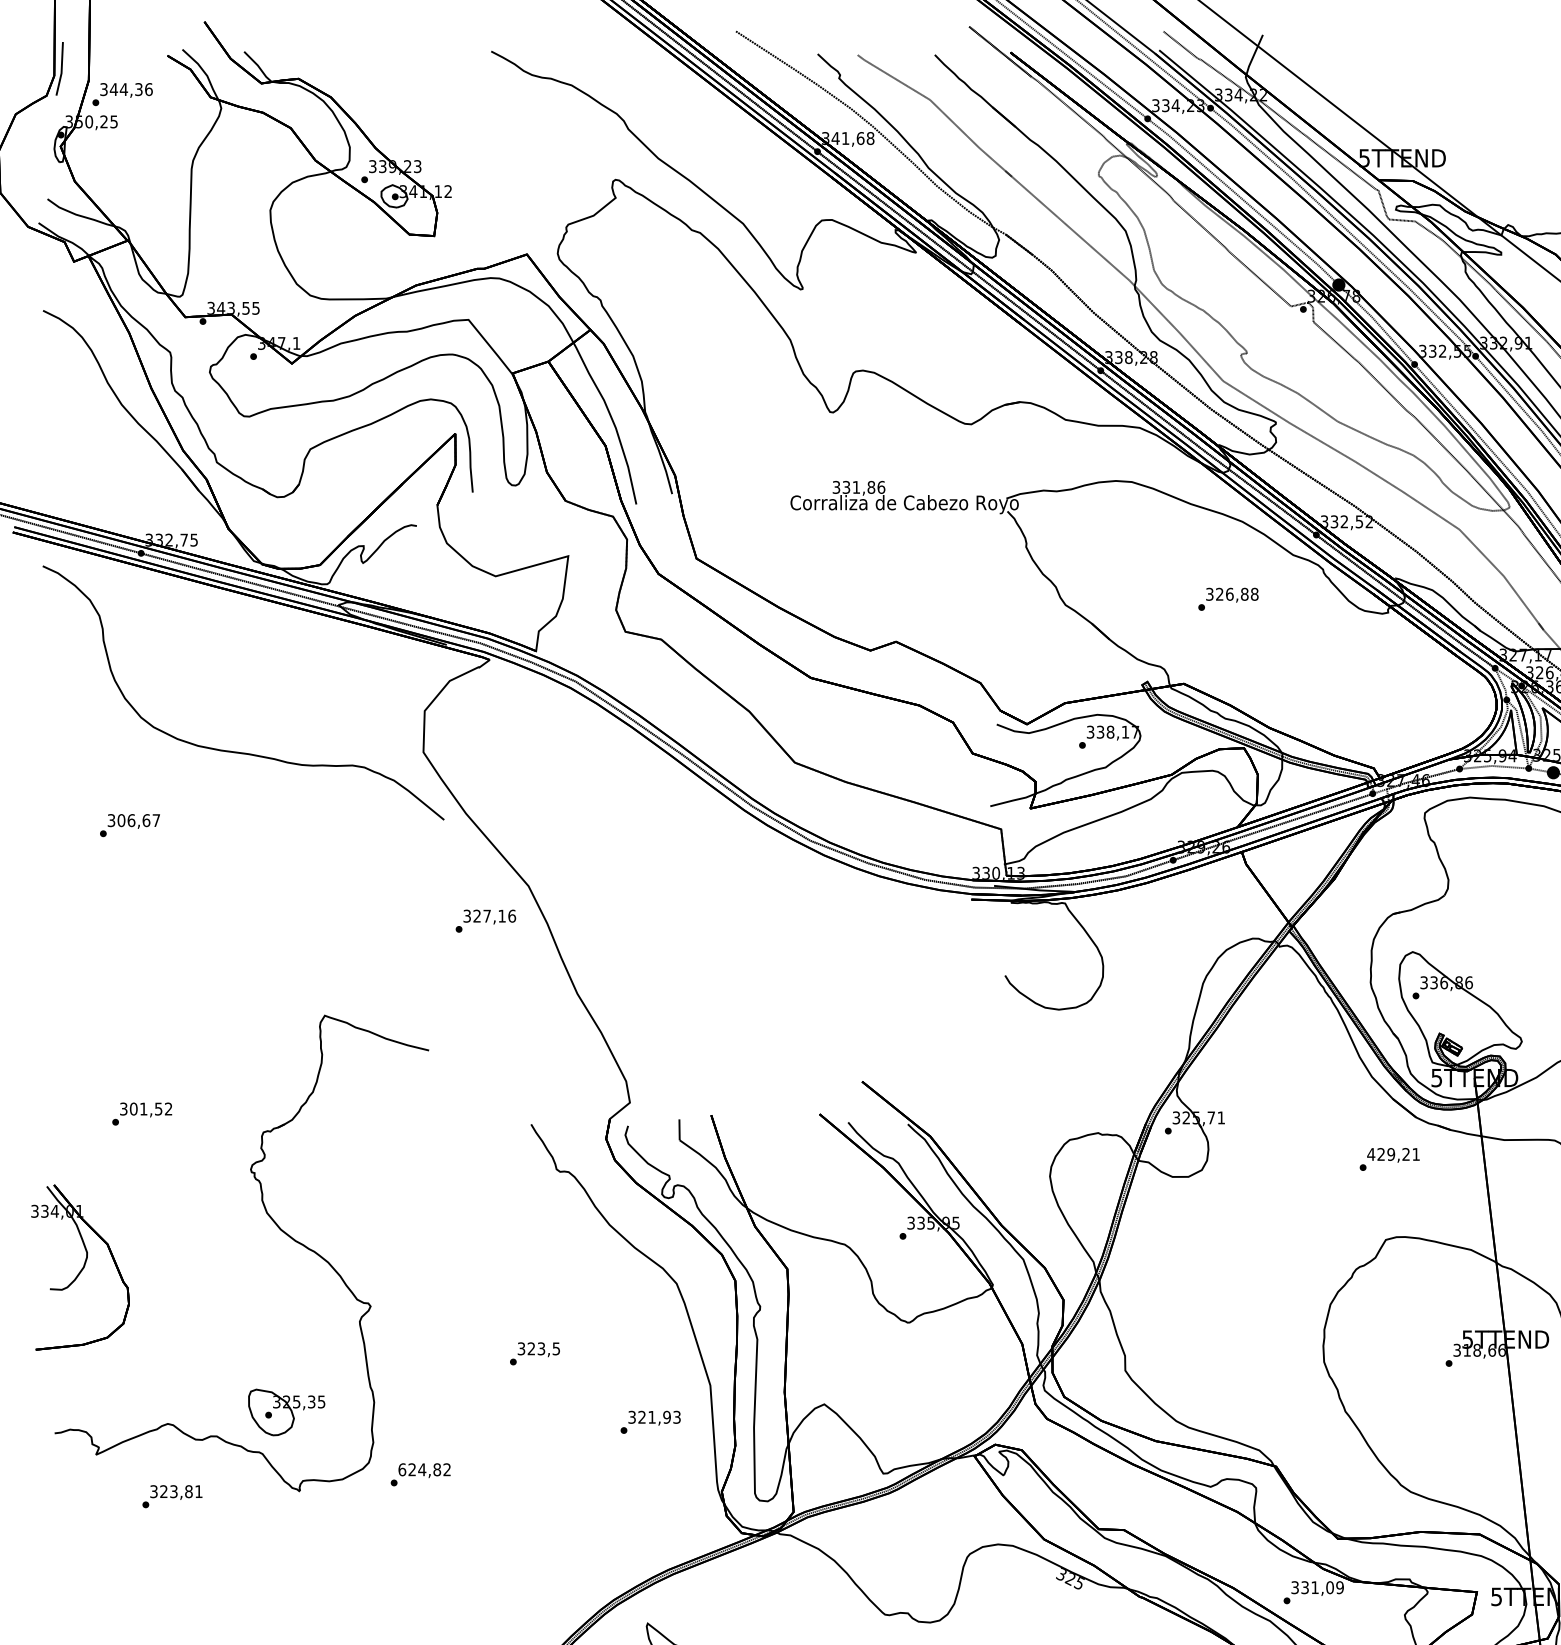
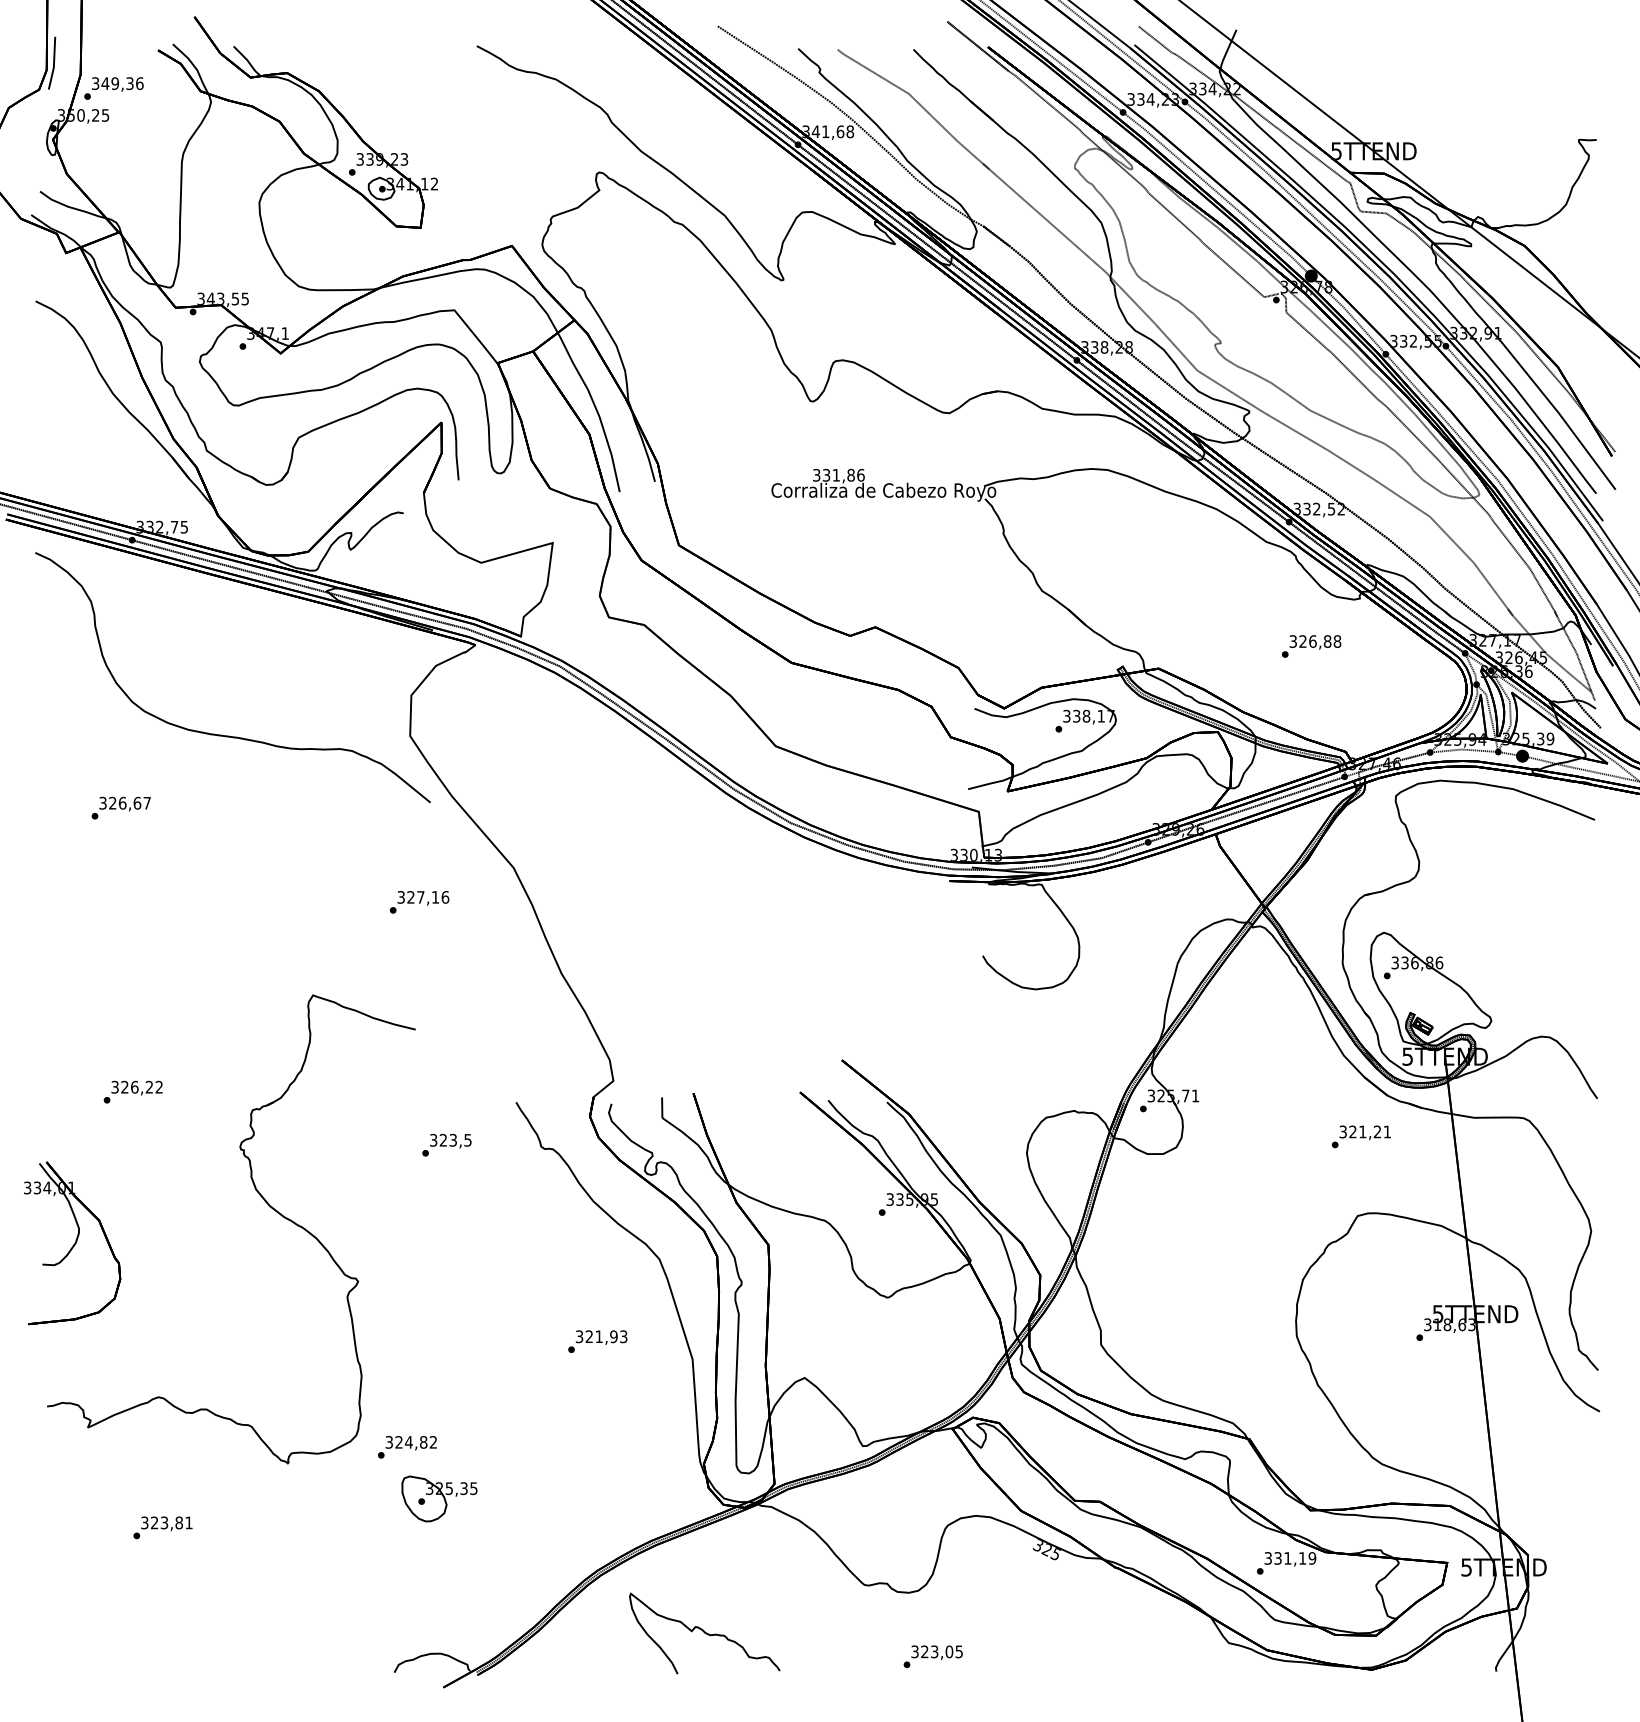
text: (124, 89) -> (115, 83), 344,36 -> 349,36
text: (1228, 599) -> (1311, 646), moved
text: (121, 819) -> (112, 802), 306,67 -> 326,67
text: (485, 921) -> (419, 902), moved
text: (145, 1108) -> (136, 1086), 301,52 -> 326,22
text: (1380, 1153) -> (1352, 1131), 429,21 -> 321,21
text: (1501, 1350) -> (1471, 1324), 318,66 -> 318,63
text: (534, 1353) -> (446, 1144), moved
part: (286, 1412) -> (439, 1498), moved
text: (650, 1422) -> (597, 1341), moved
text: (402, 1469) -> (389, 1442), 624,82 -> 324,82
text: (171, 1496) -> (162, 1527), moved
text: (1329, 1587) -> (1302, 1558), 331,09 -> 331,19

